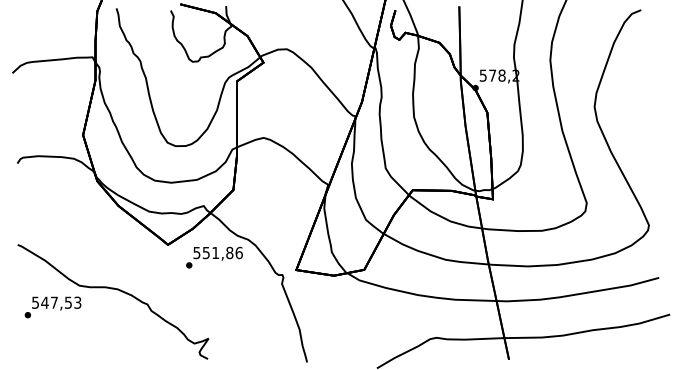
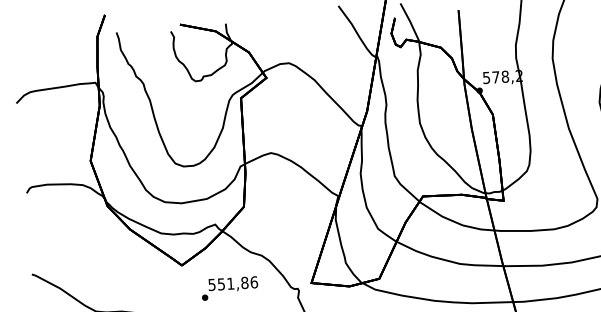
text: (214, 257) -> (229, 288), moved

